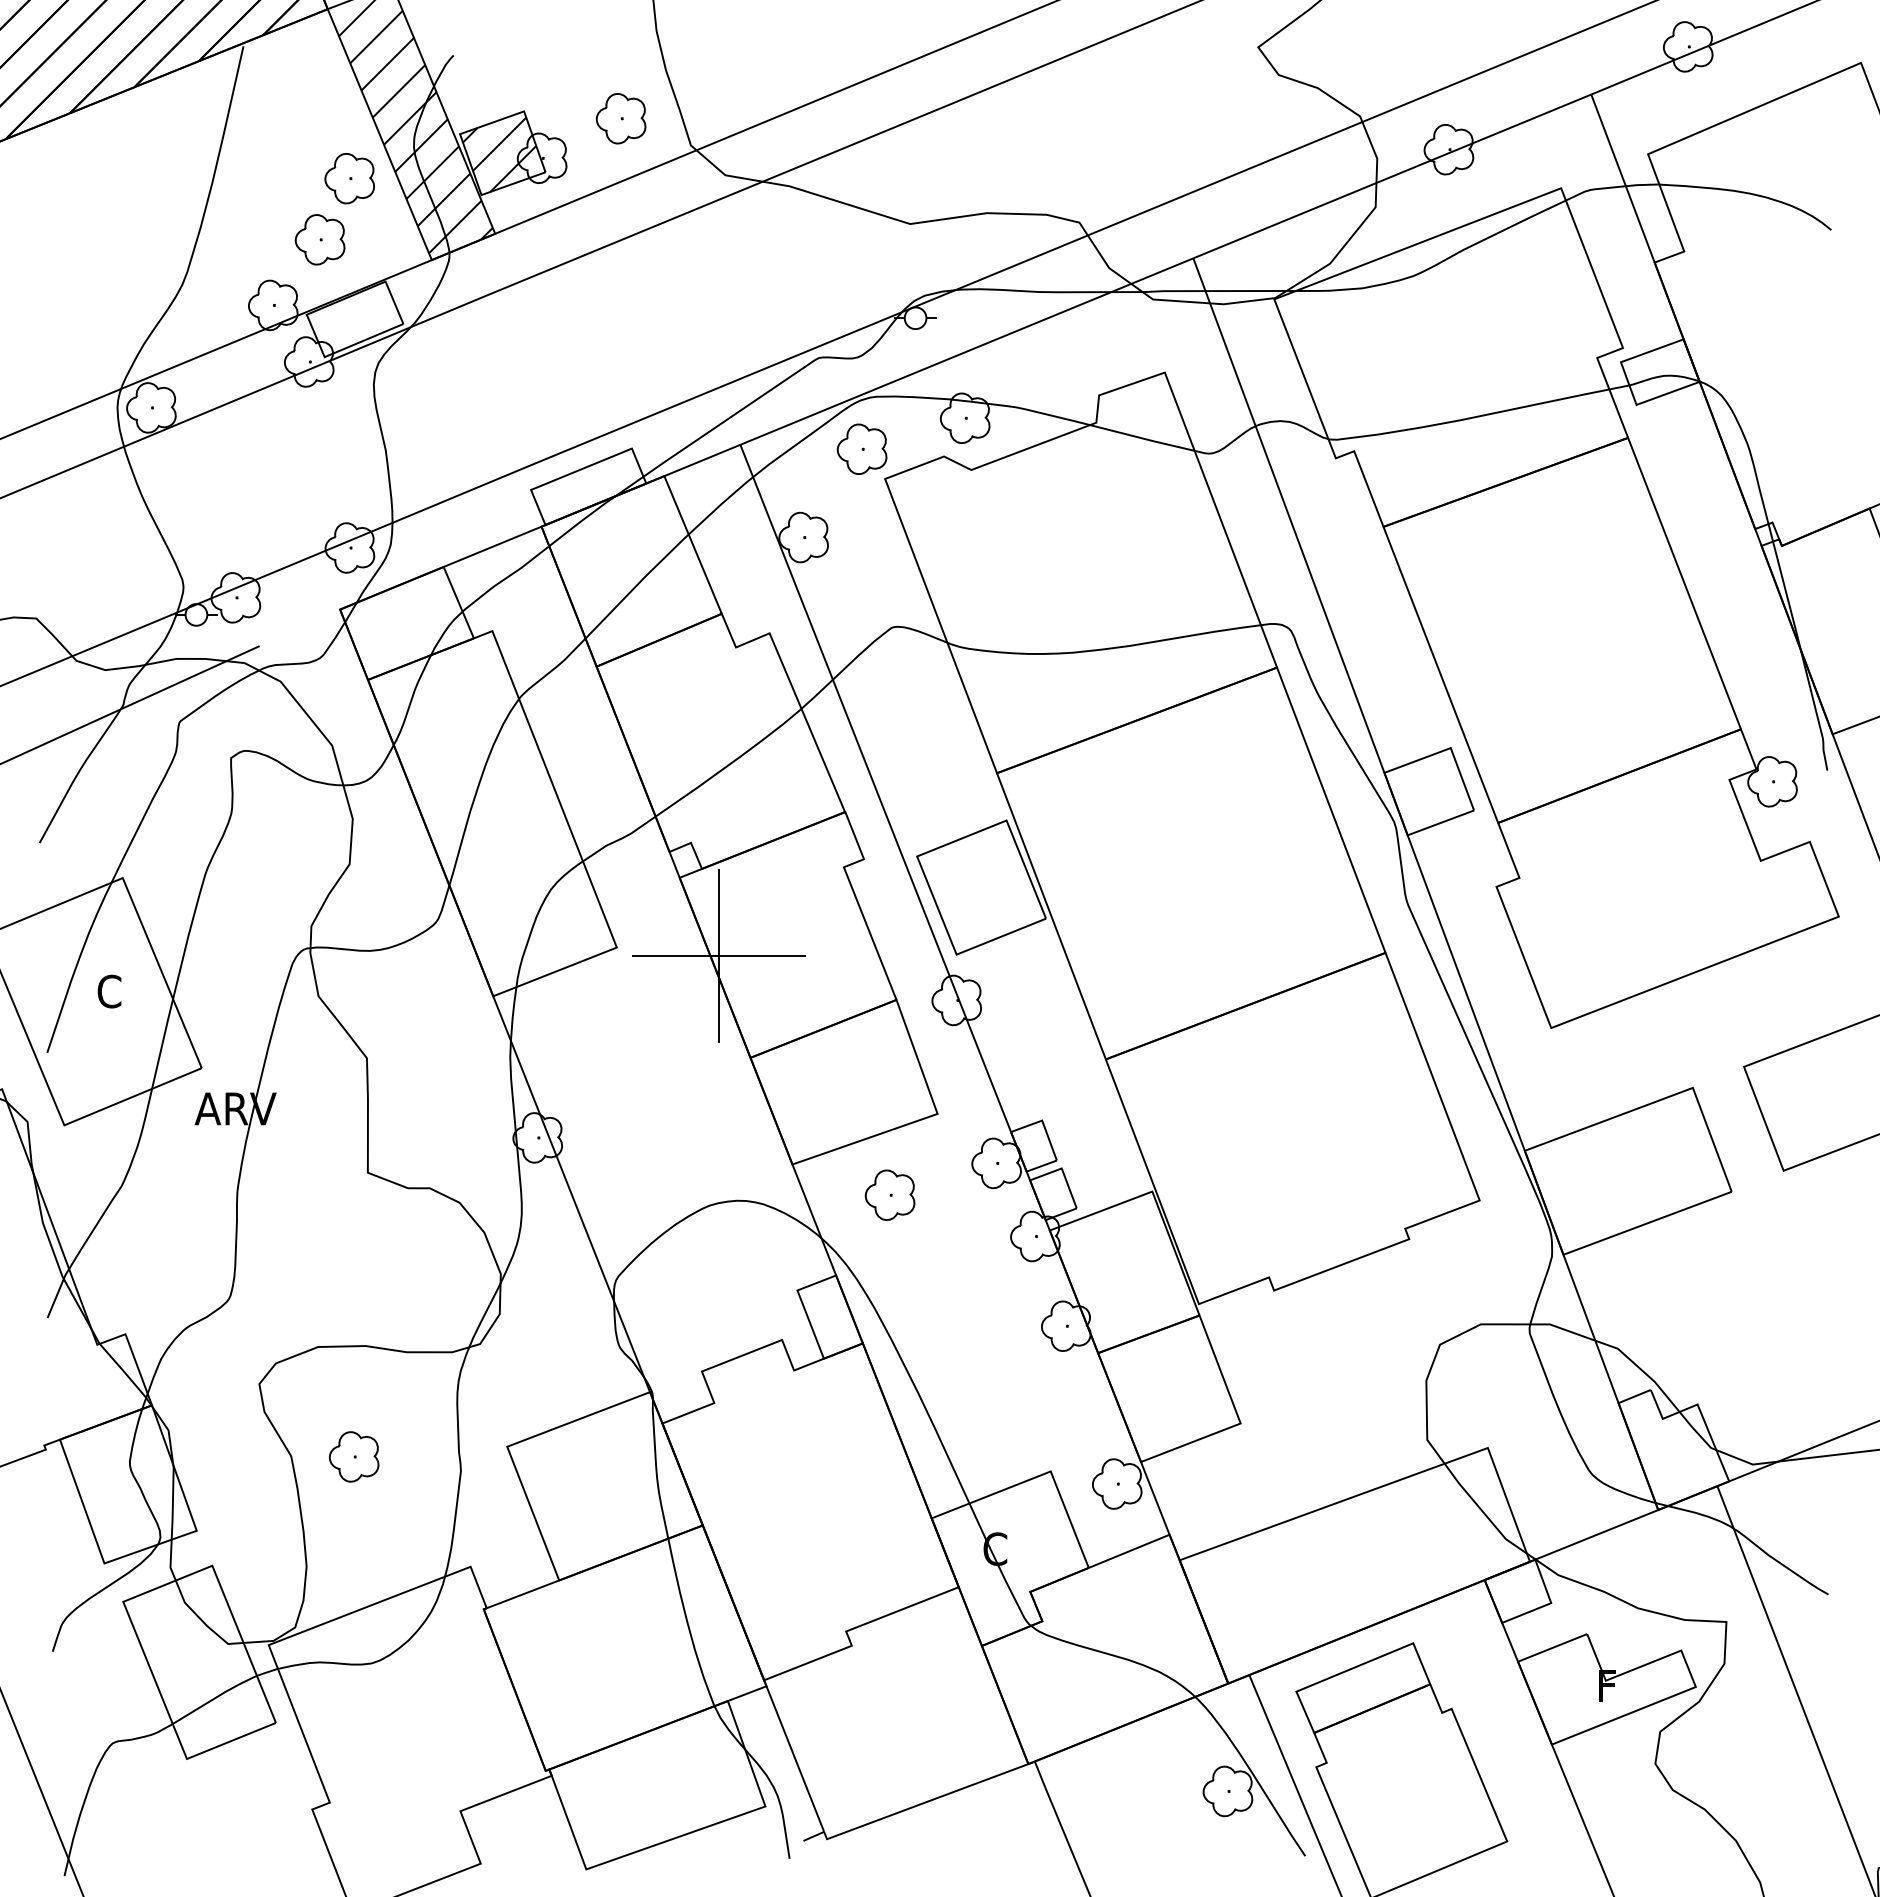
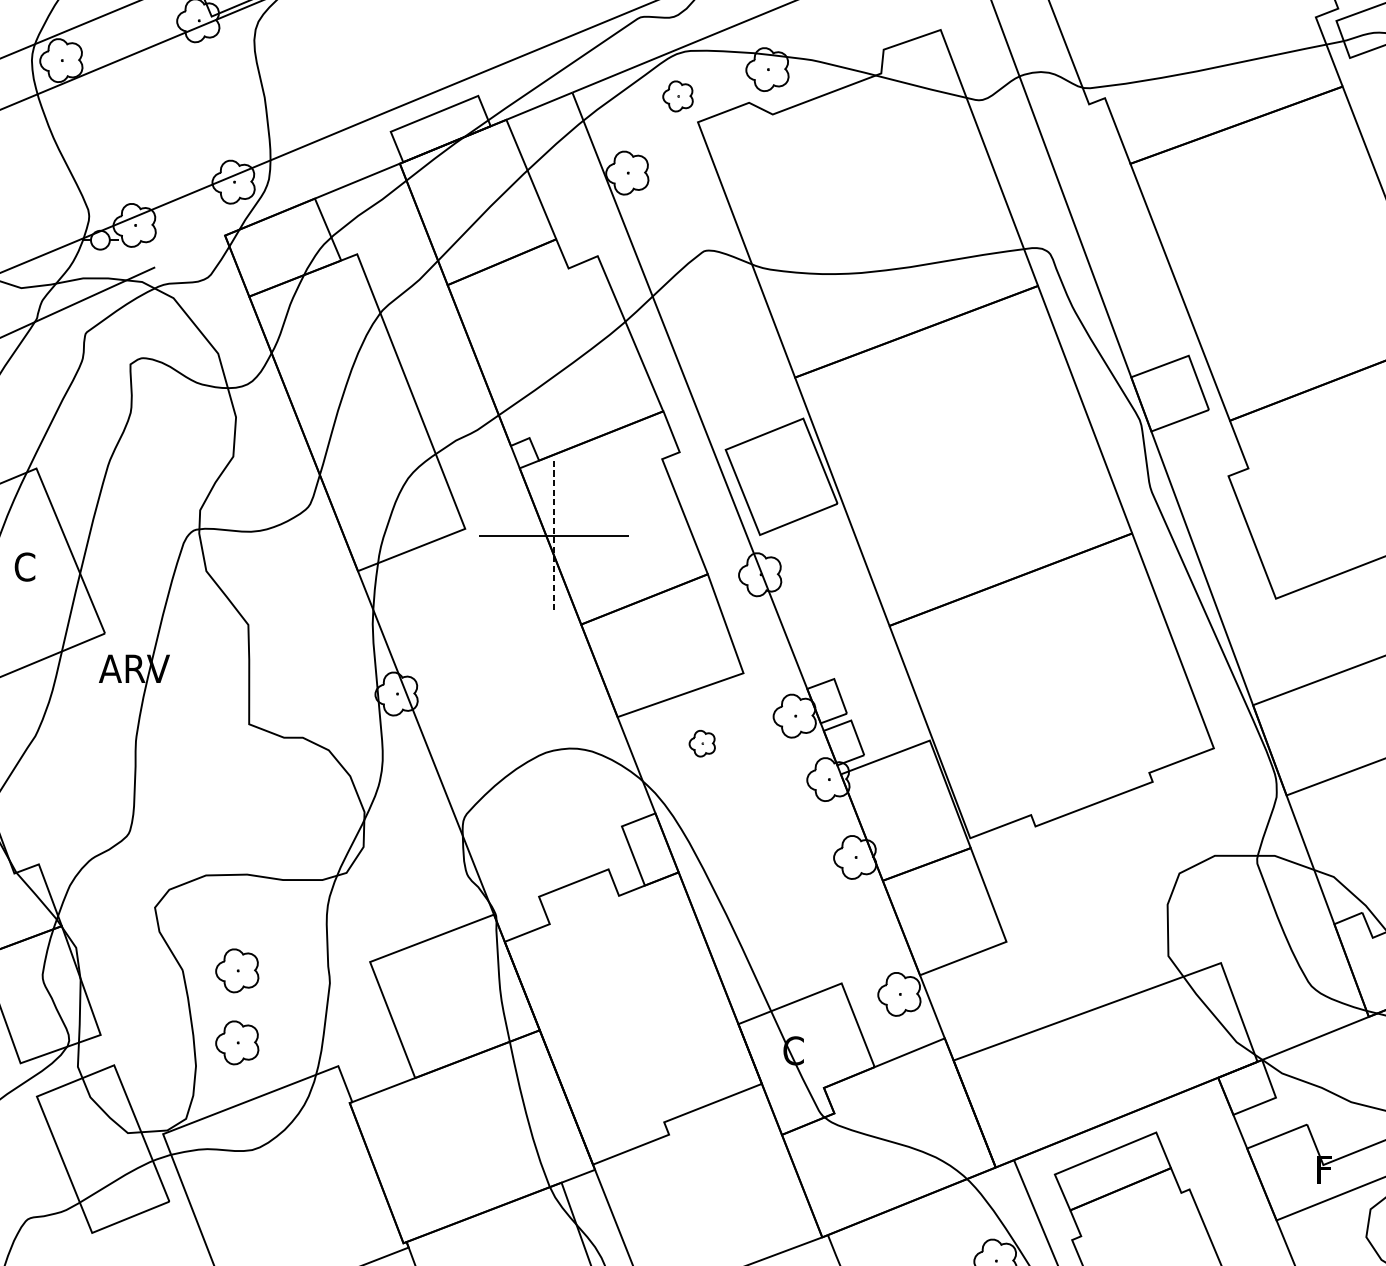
part: (861, 448) -> (677, 95), size x0.7
line: (719, 956) -> (554, 536), solid -> dashed
part: (889, 1194) -> (701, 743), size x0.6
part: (353, 1539) -> (236, 1042), added

